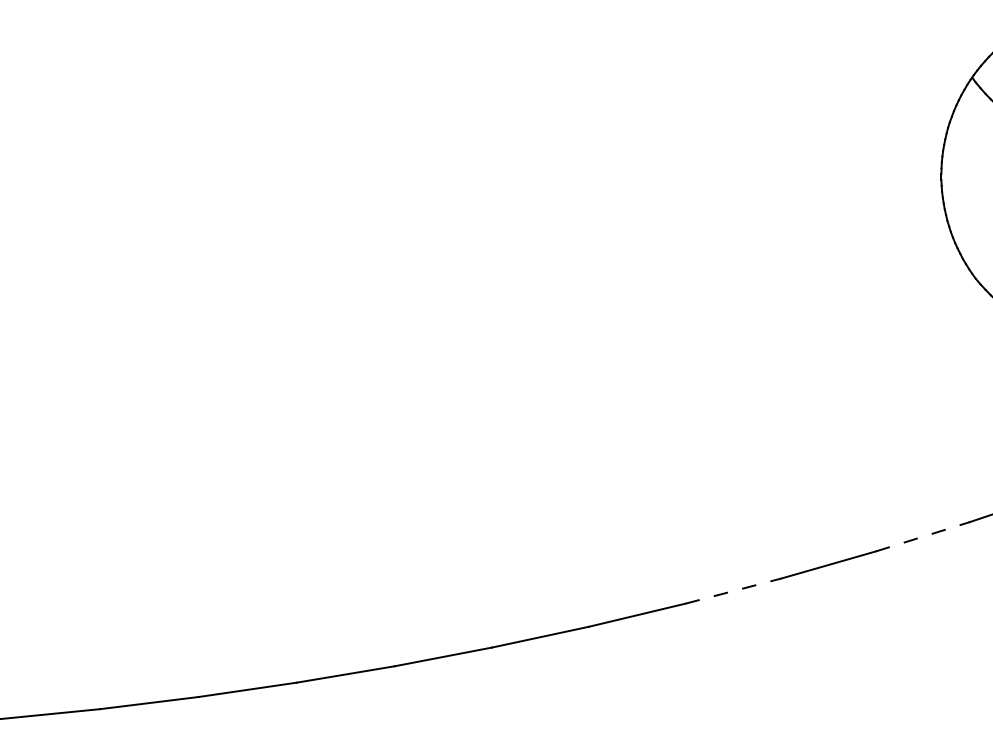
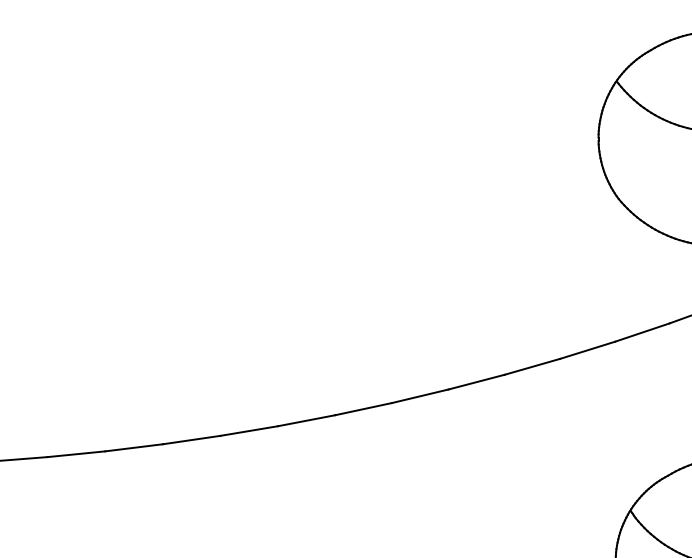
line: (922, 537) -> (587, 350), dashed -> solid
line: (734, 591) -> (477, 382), dashed -> solid

